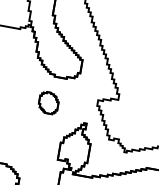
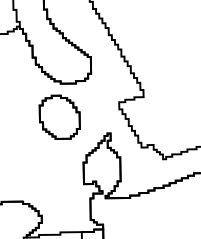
part: (48, 102) -> (59, 116), size x1.67

